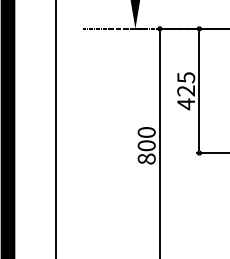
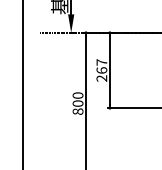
text: (185, 90) -> (101, 70), 425 -> 267

